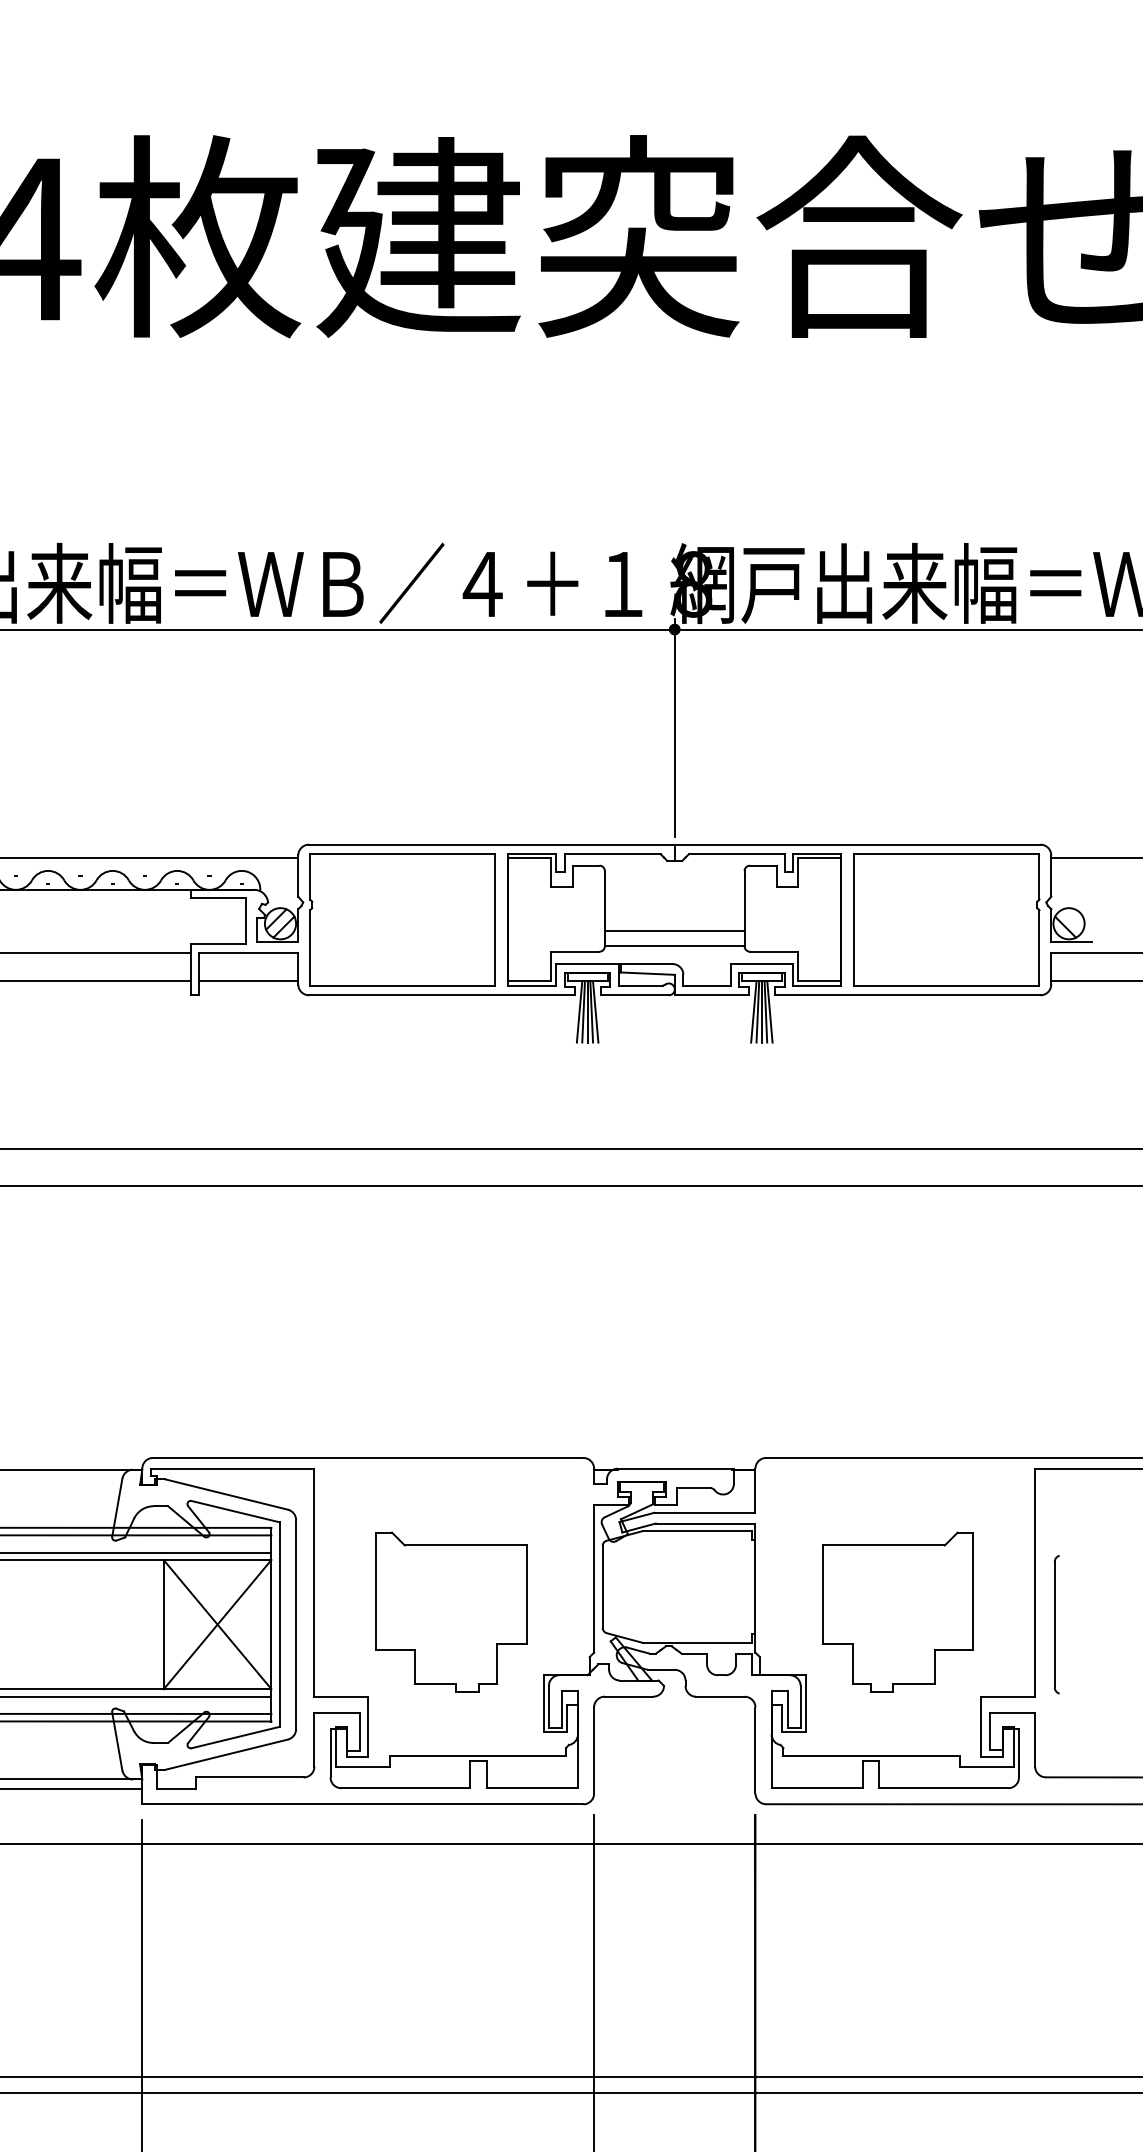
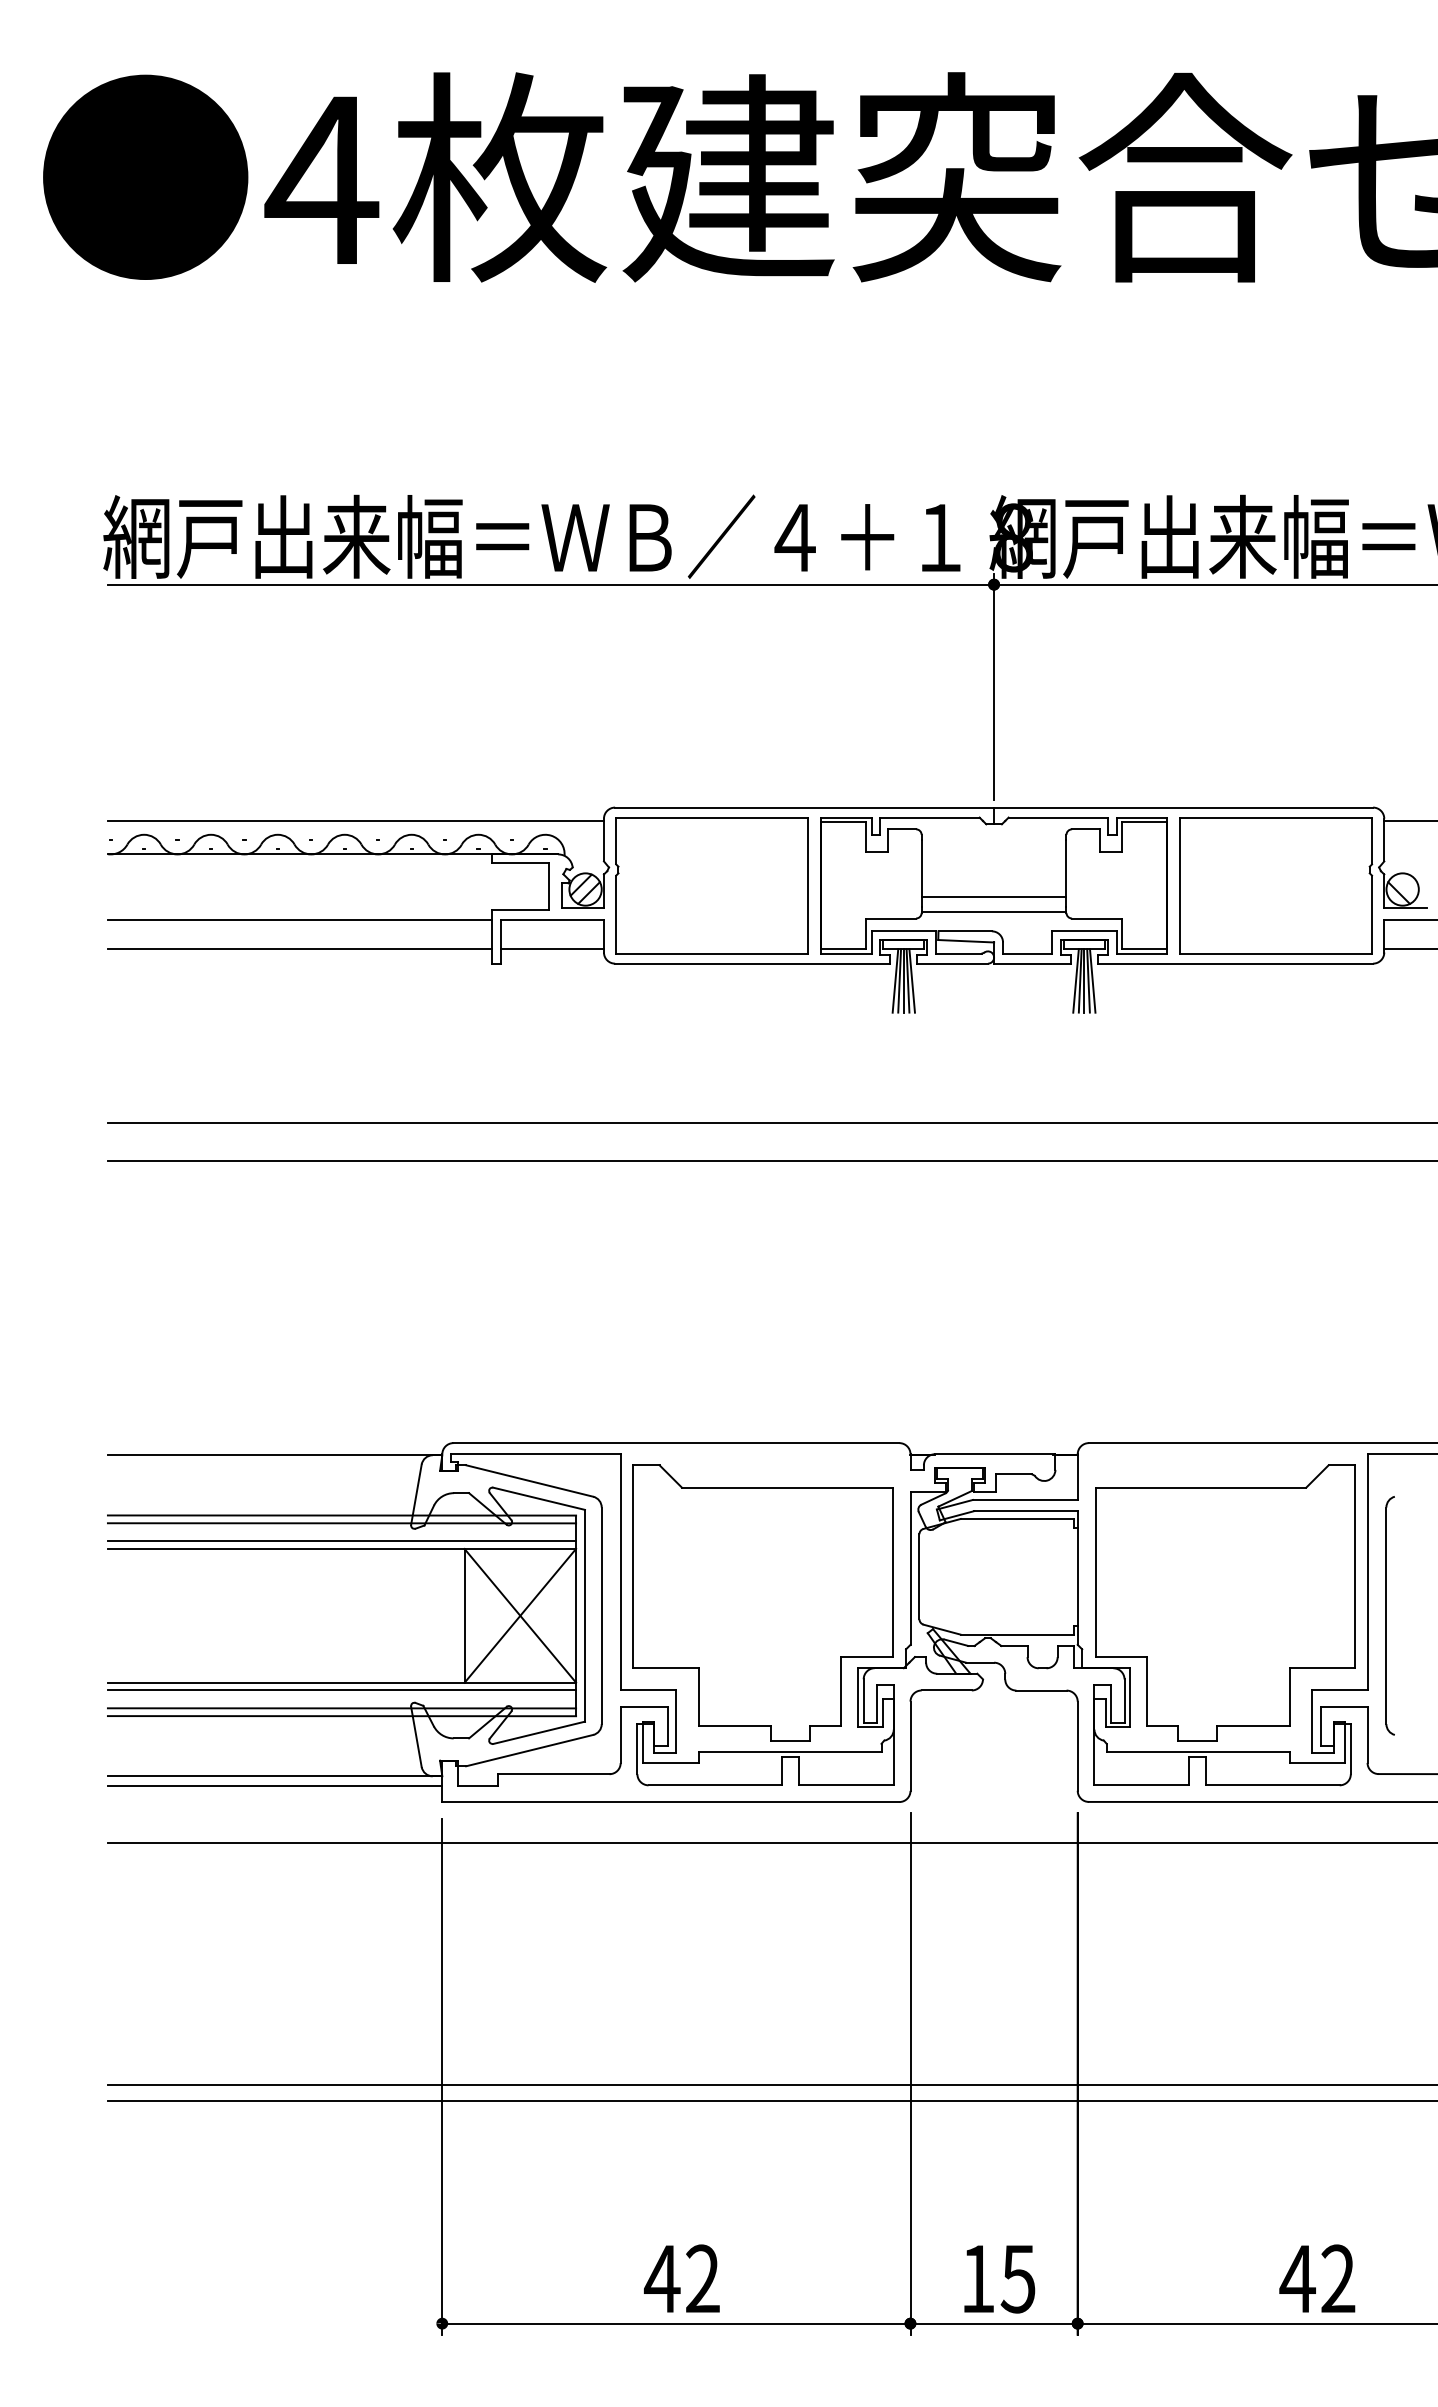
part: (451, 1611) -> (762, 1602), size x1.67
part: (898, 1611) -> (1225, 1602), size x1.67
part: (1056, 1624) -> (1389, 1615), size x1.67

